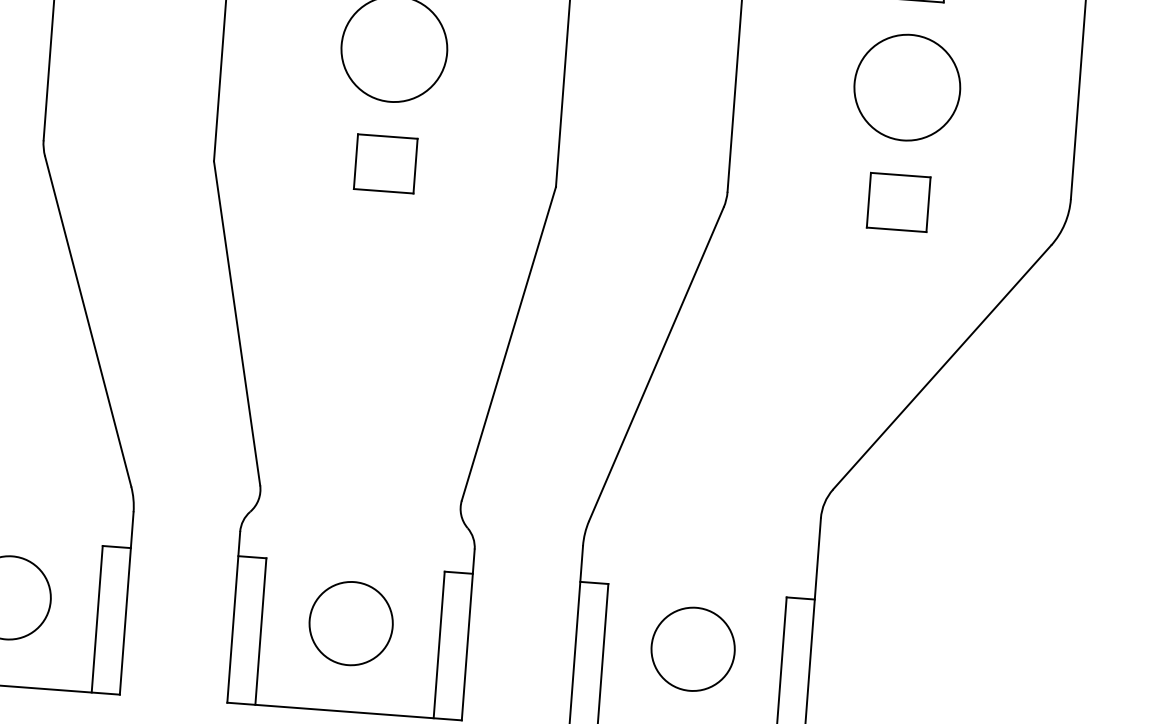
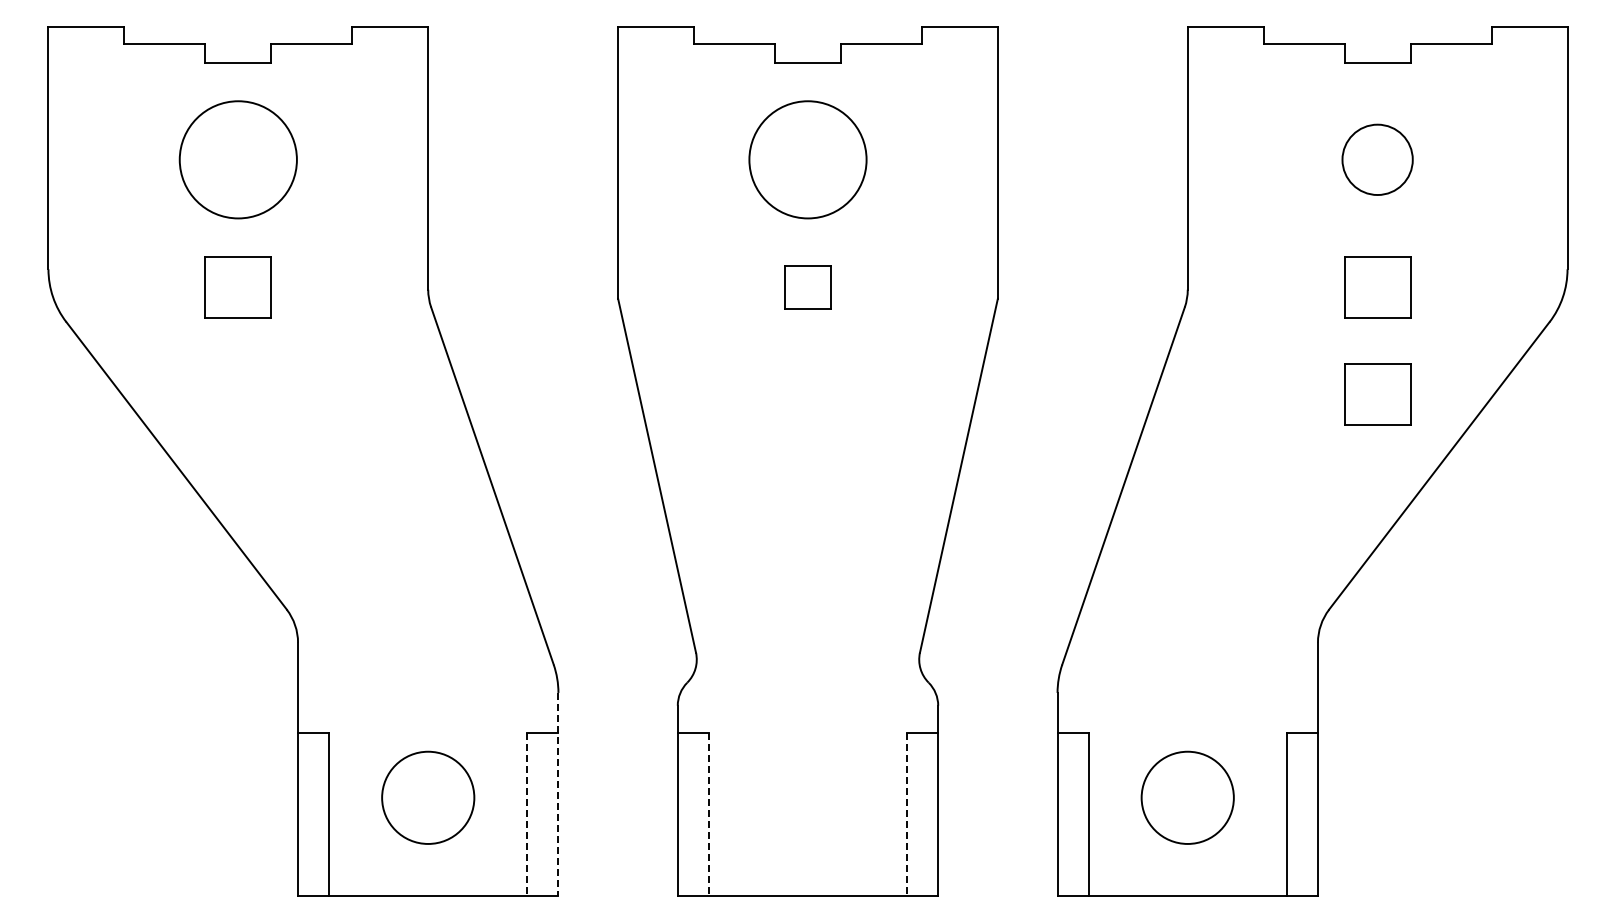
circle: (907, 87) -> (1377, 159), size x0.6
part: (385, 164) -> (807, 287), size x0.7
part: (891, 298) -> (1377, 394), added
line: (126, 603) -> (558, 794), solid -> dashed
line: (97, 619) -> (527, 814), solid -> dashed
circle: (350, 623) -> (807, 797), removed
line: (260, 631) -> (708, 814), solid -> dashed
line: (438, 645) -> (906, 814), solid -> dashed

